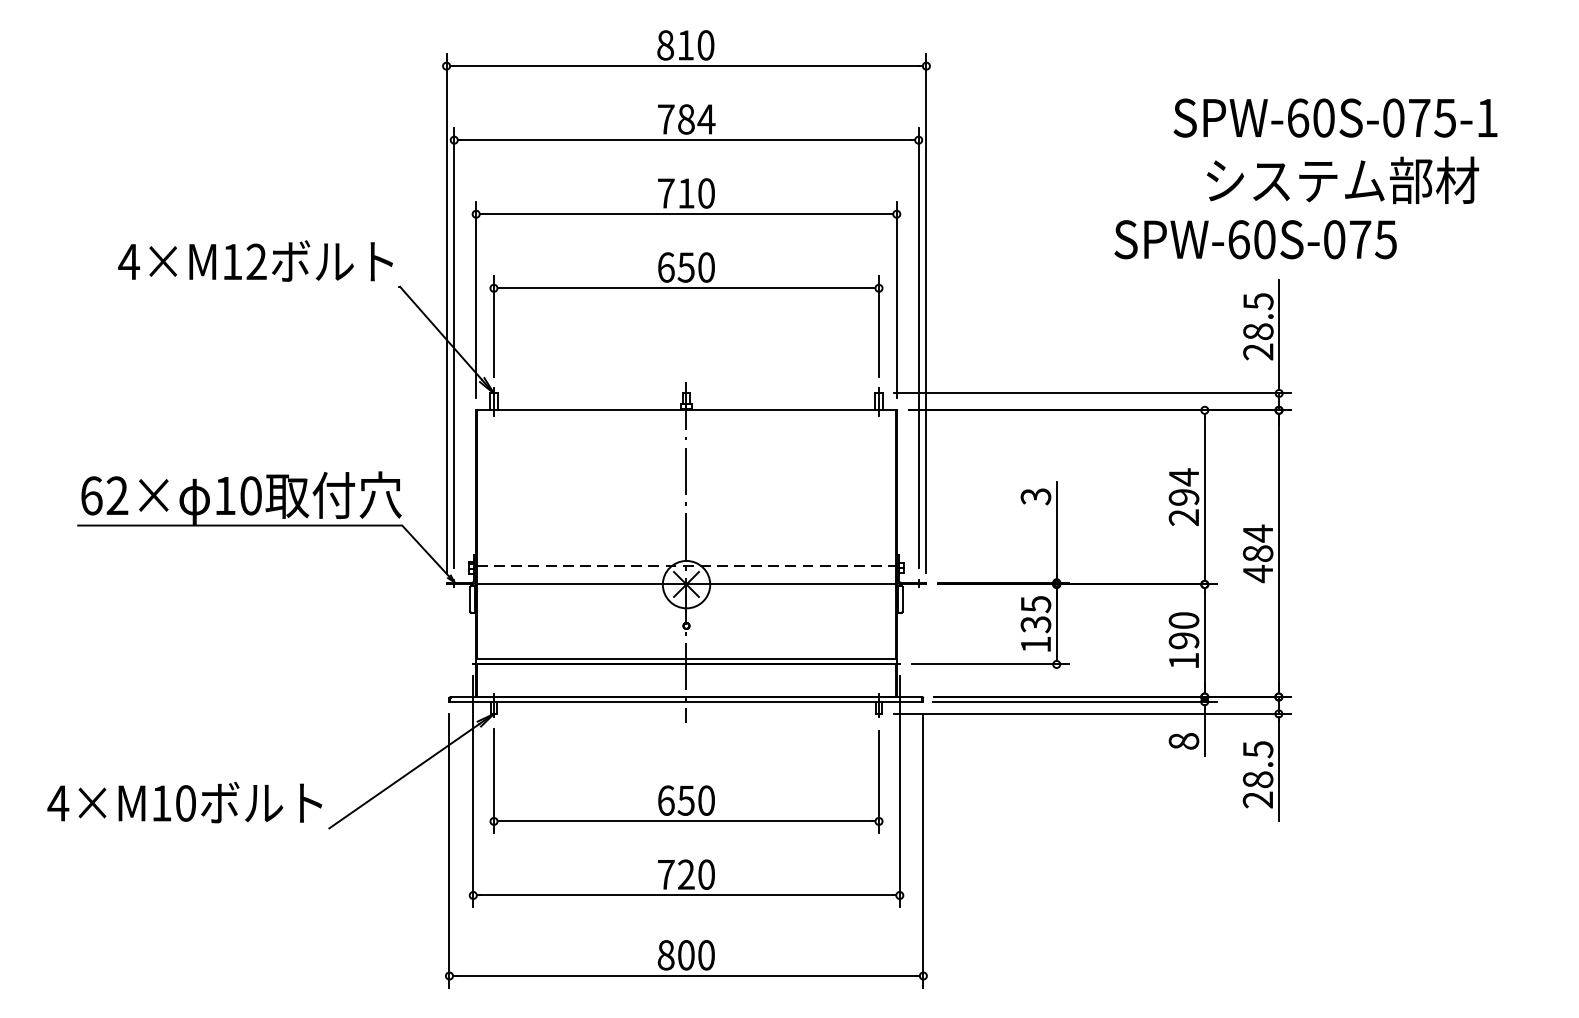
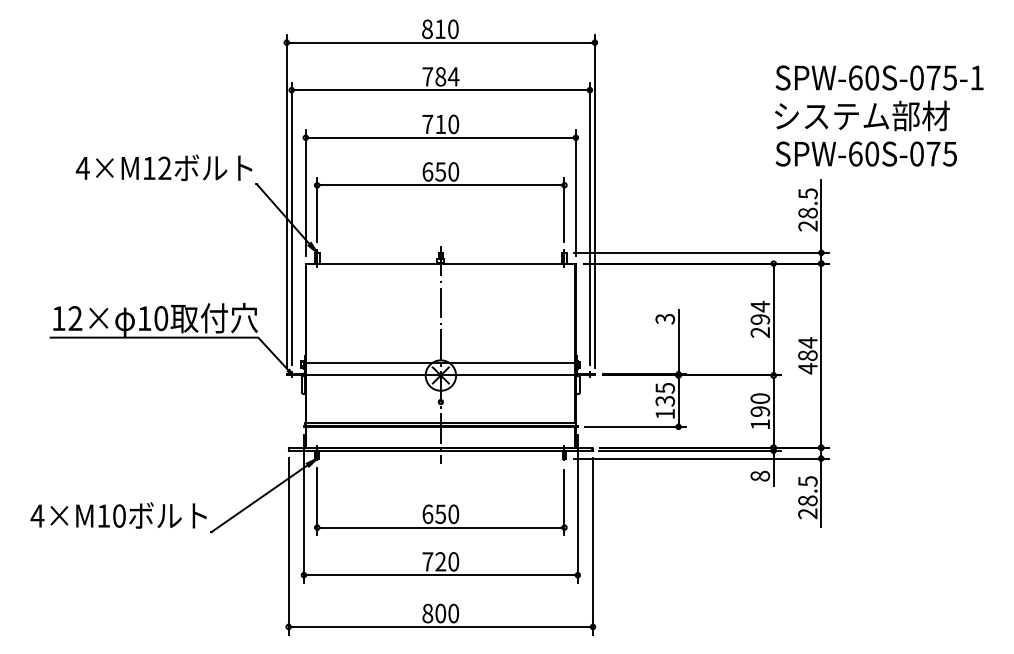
text: (1335, 117) -> (879, 77), moved
text: (1254, 238) -> (865, 153), moved
text: (91, 495) -> (58, 318), 62× -> 12×
line: (687, 565) -> (441, 363), dashed -> solid

